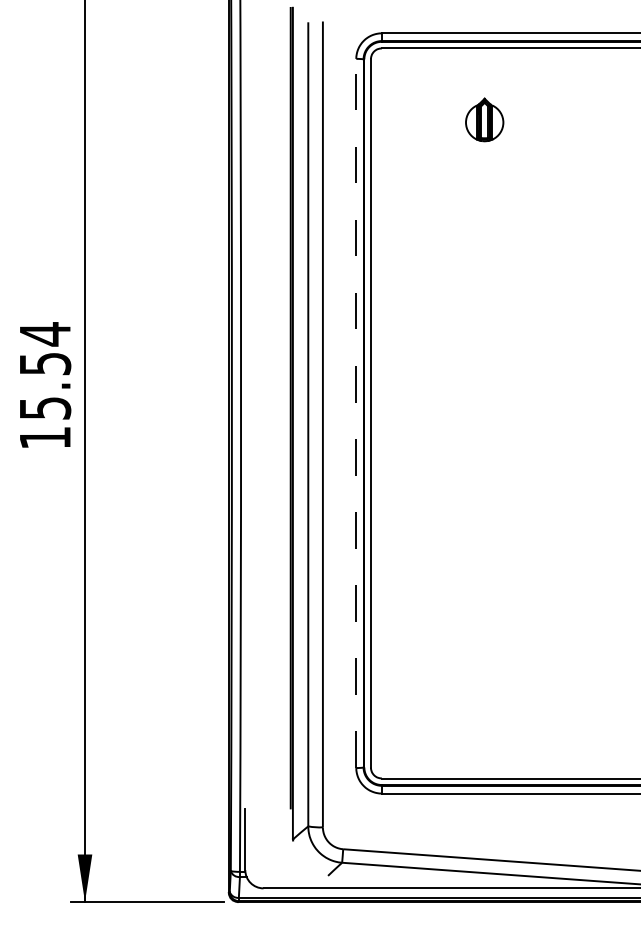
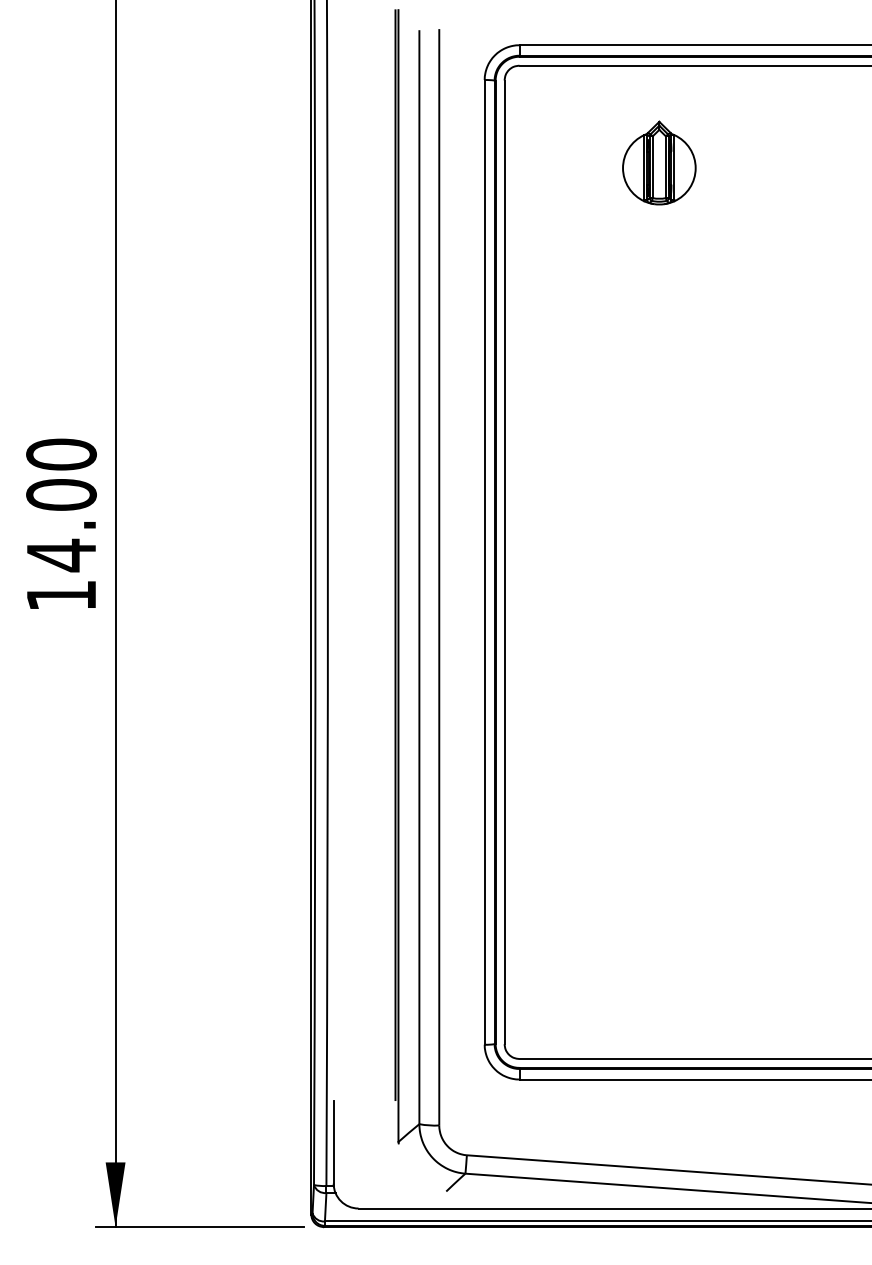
part: (484, 119) -> (659, 162), size x1.43
text: (45, 371) -> (61, 505), 15.54 -> 14.00
line: (356, 412) -> (484, 561), dashed -> solid

